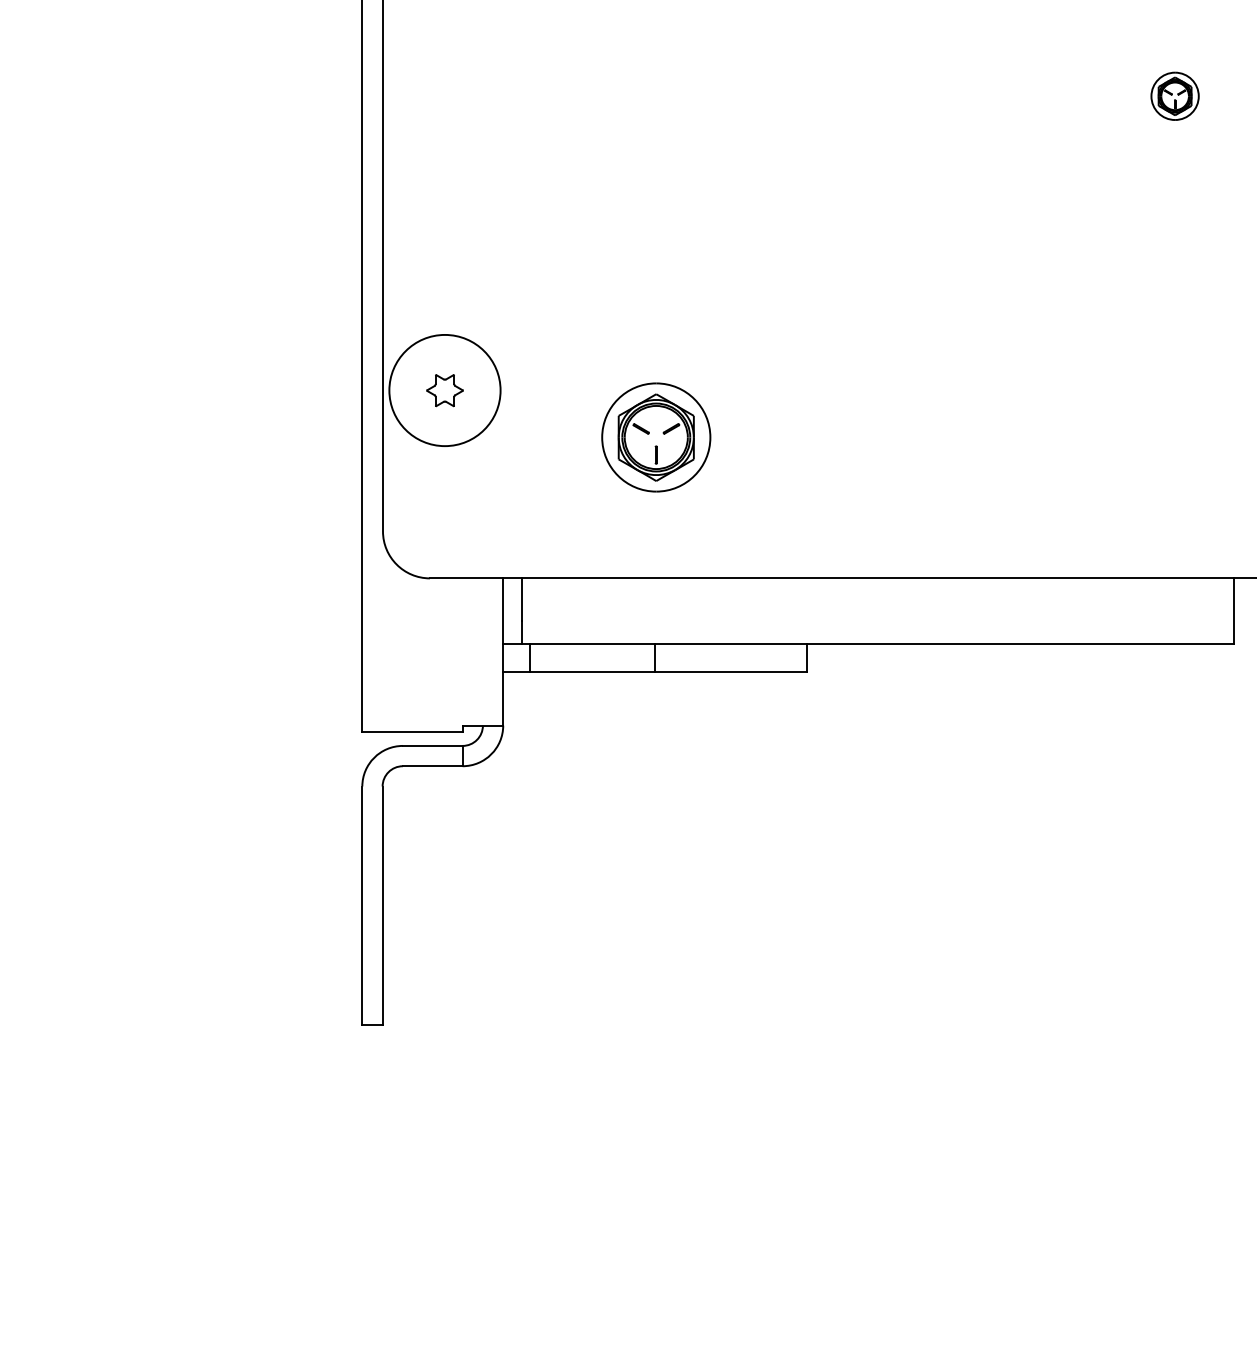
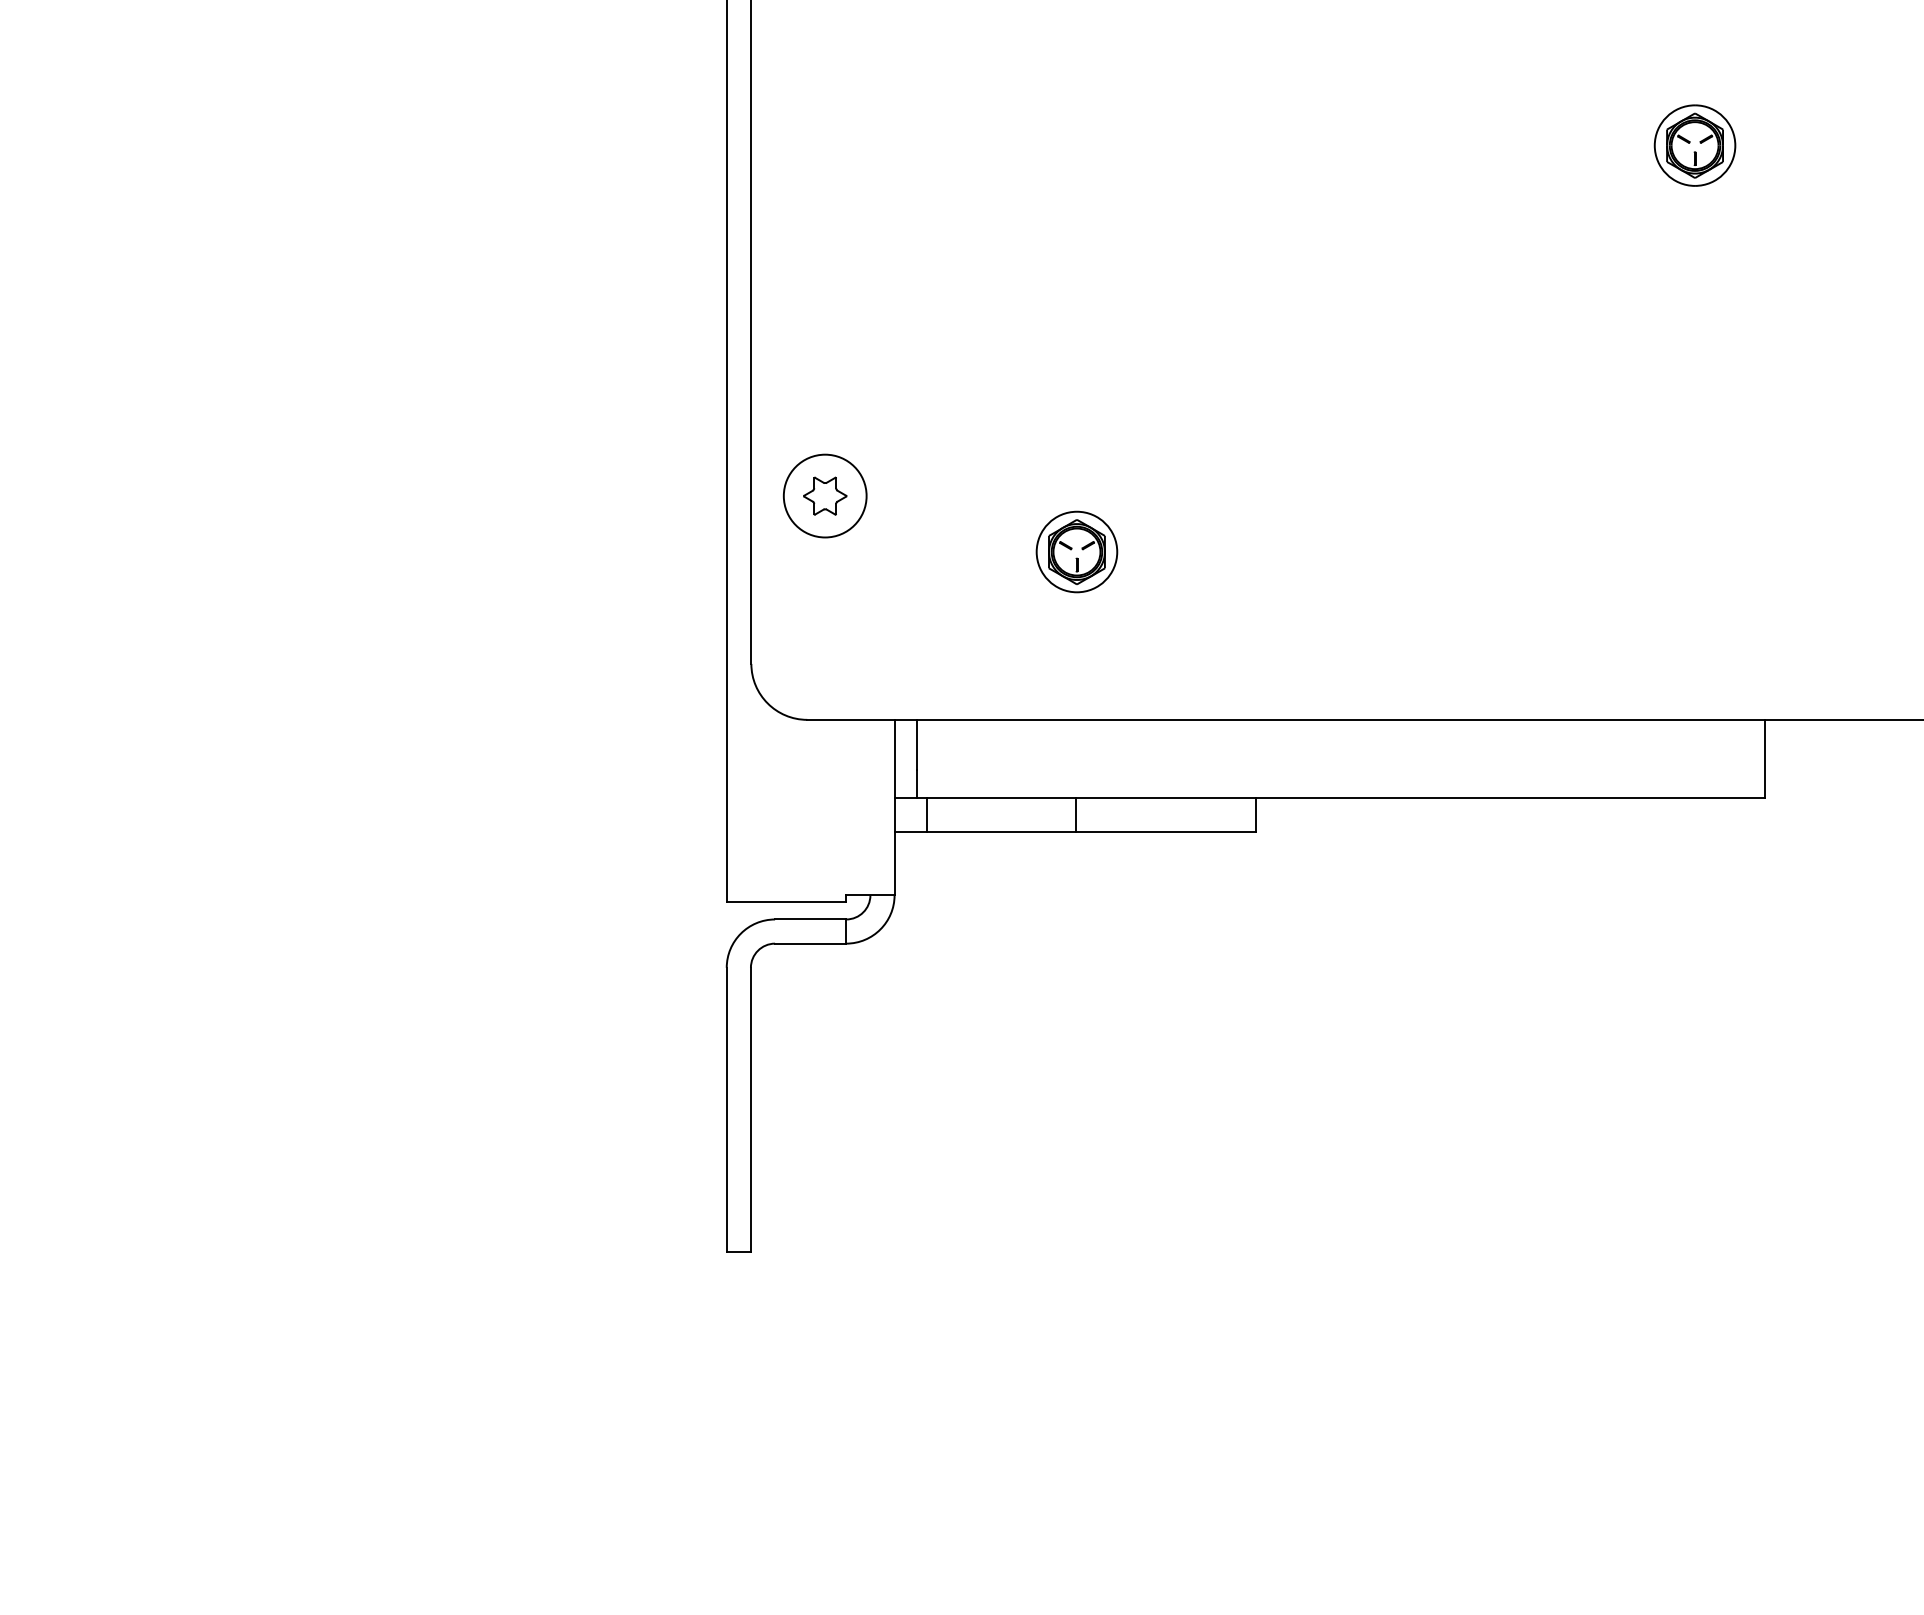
part: (1174, 96) -> (1694, 145), size x1.43
circle: (444, 390) -> (824, 495), size x0.62
part: (655, 437) -> (1076, 551), size x0.62

